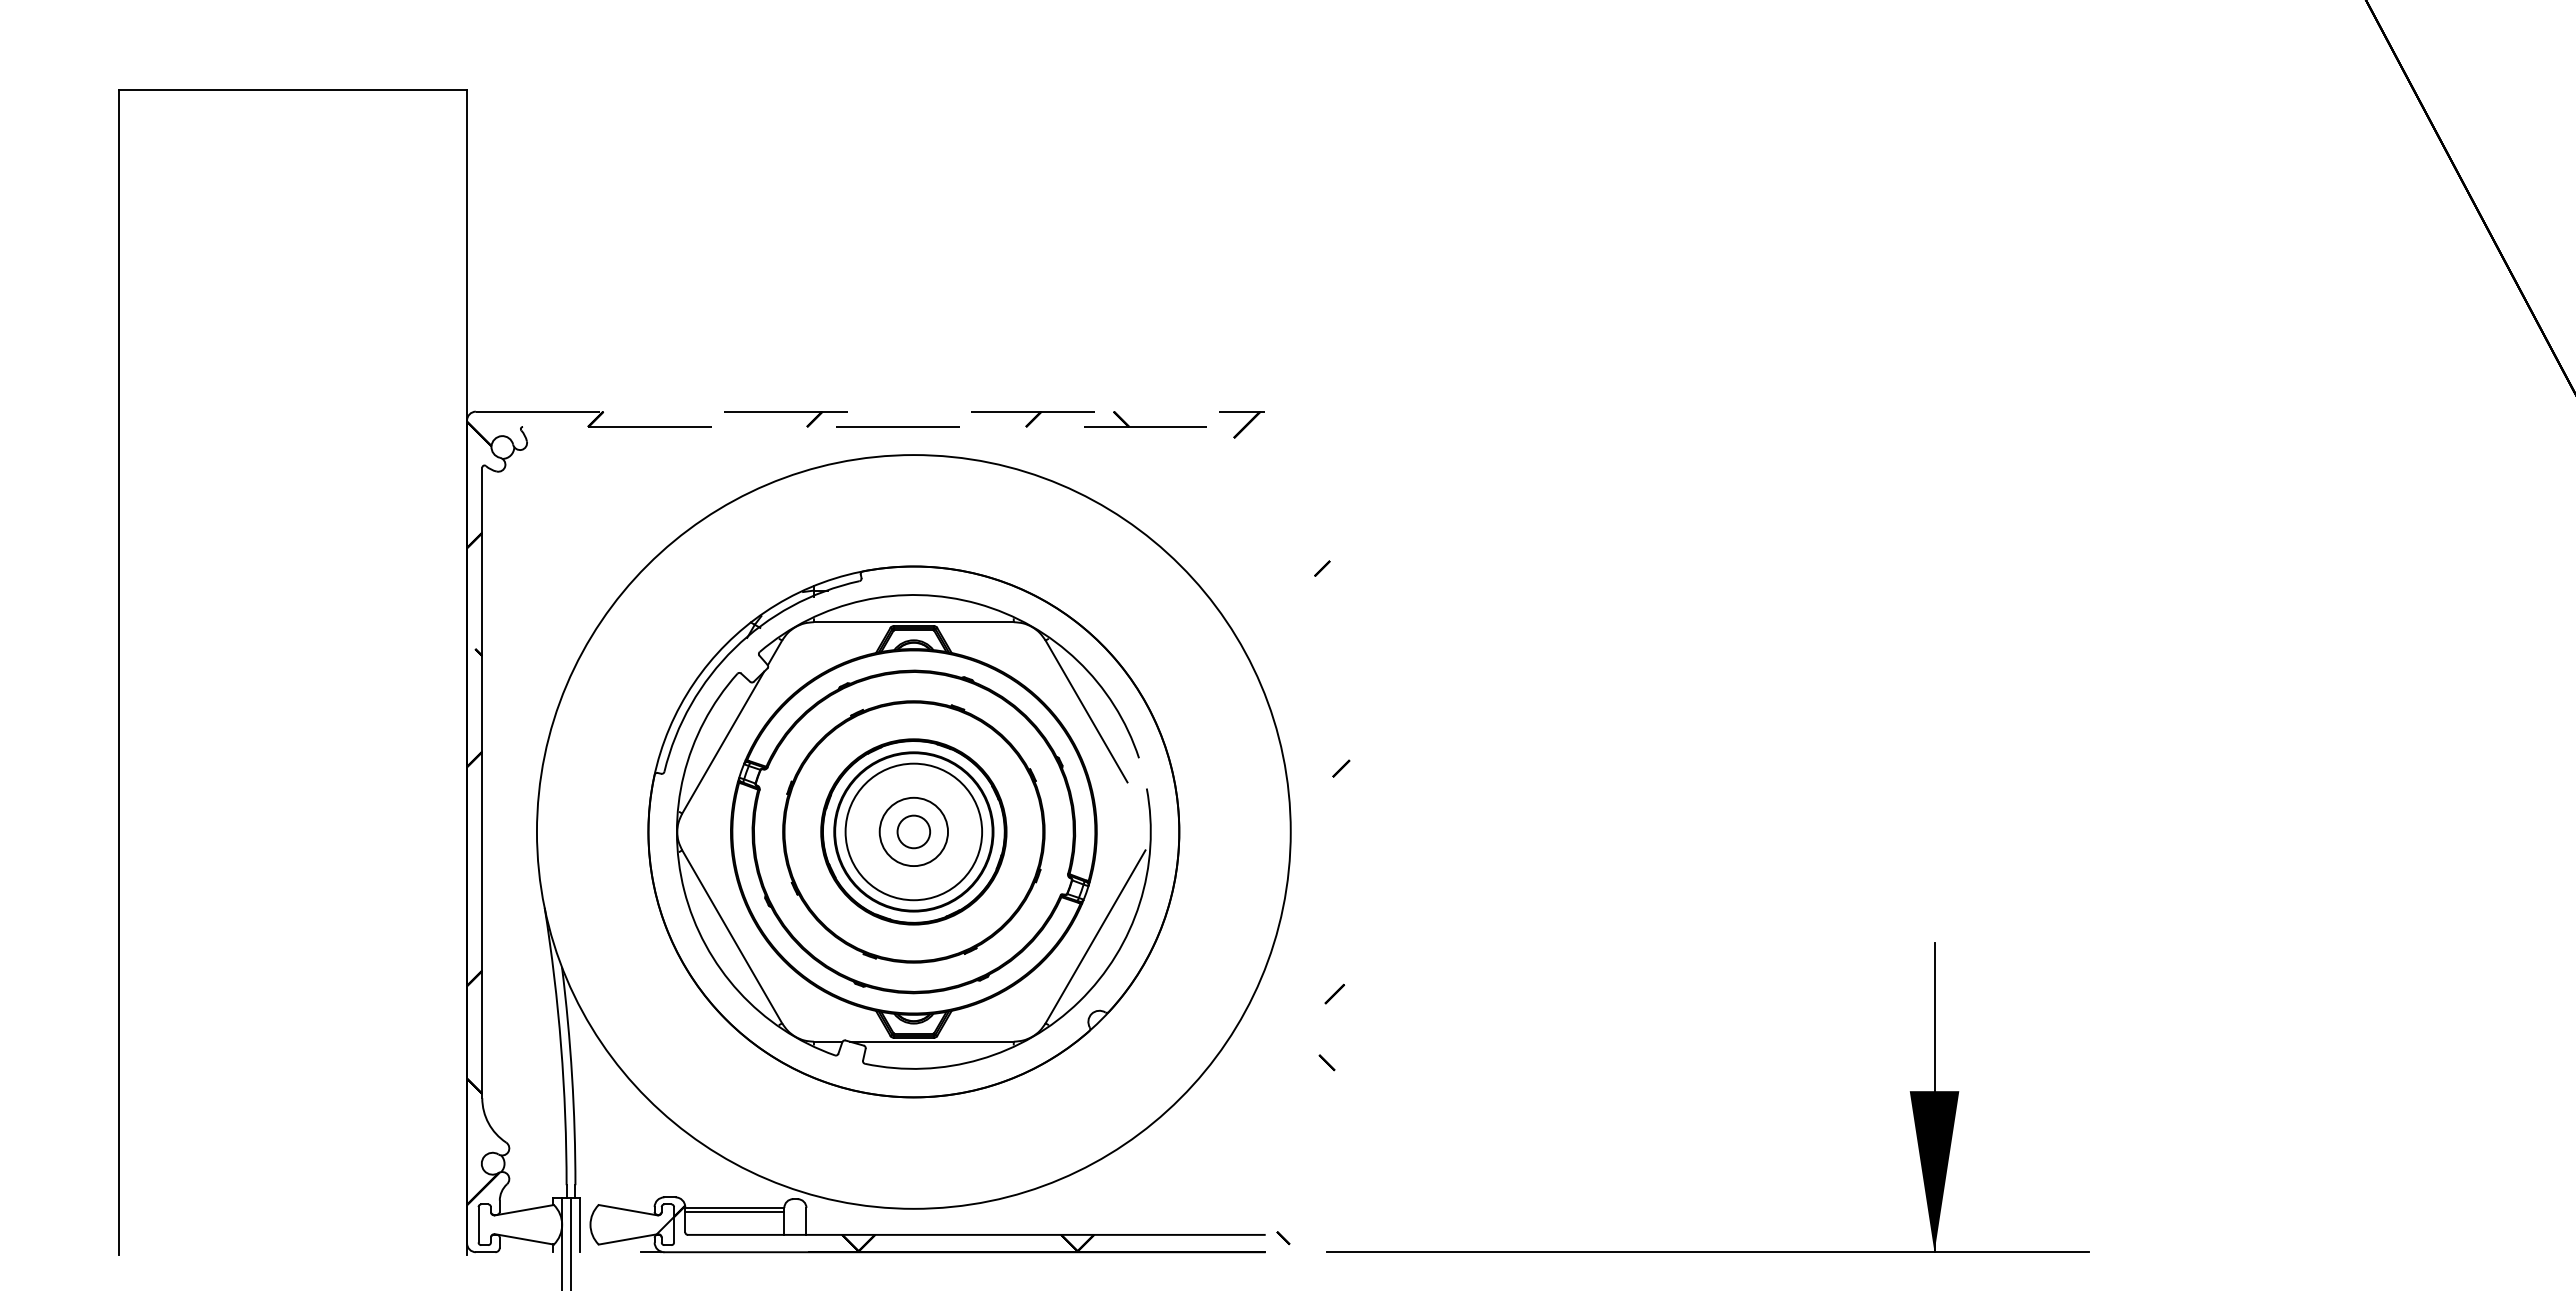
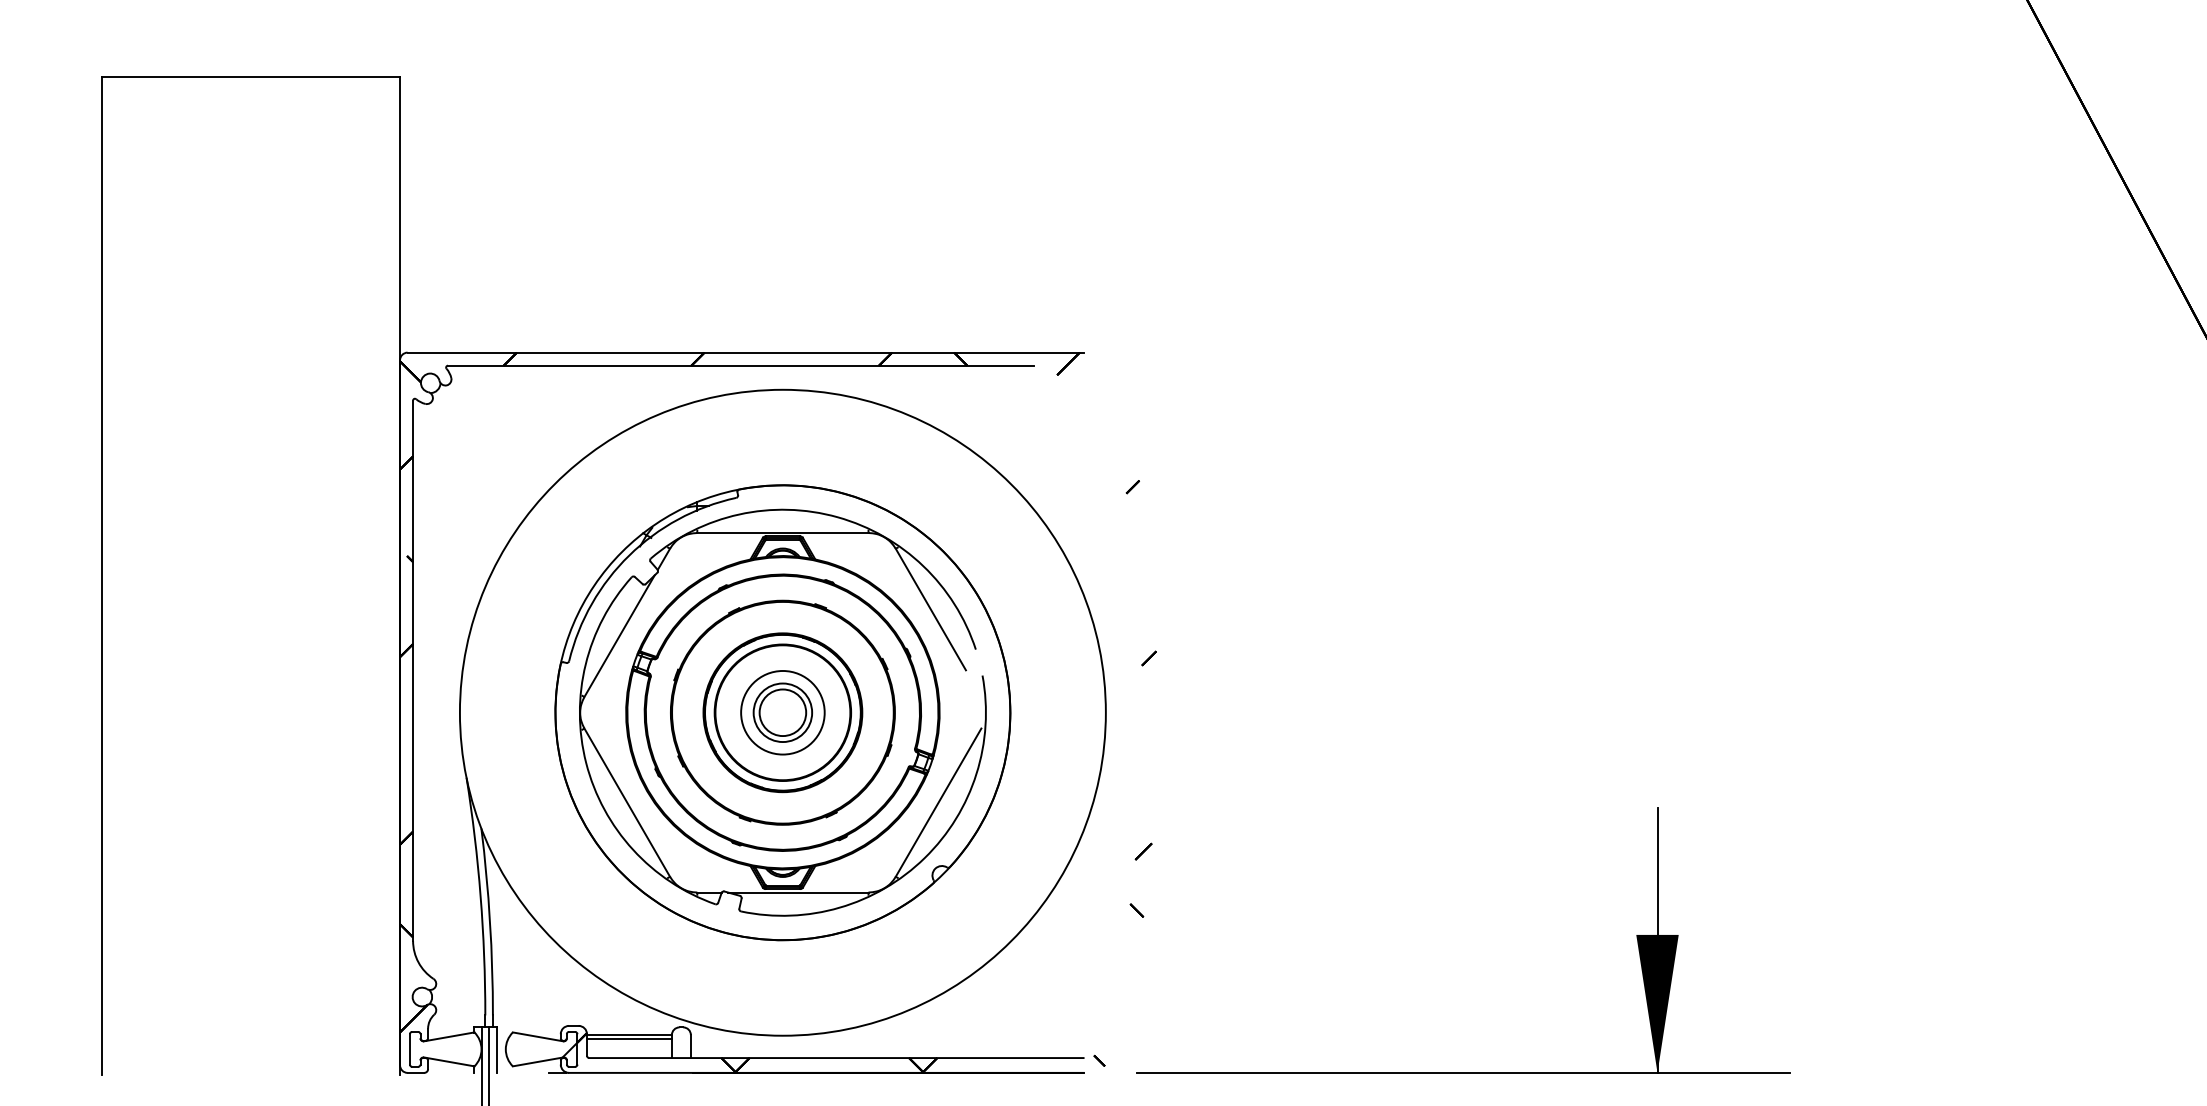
line: (870, 411) -> (745, 352), dashed -> solid
line: (864, 426) -> (740, 365), dashed -> solid
circle: (913, 831) -> (782, 712), size x0.71
circle: (913, 831) -> (782, 712), size x1.67

